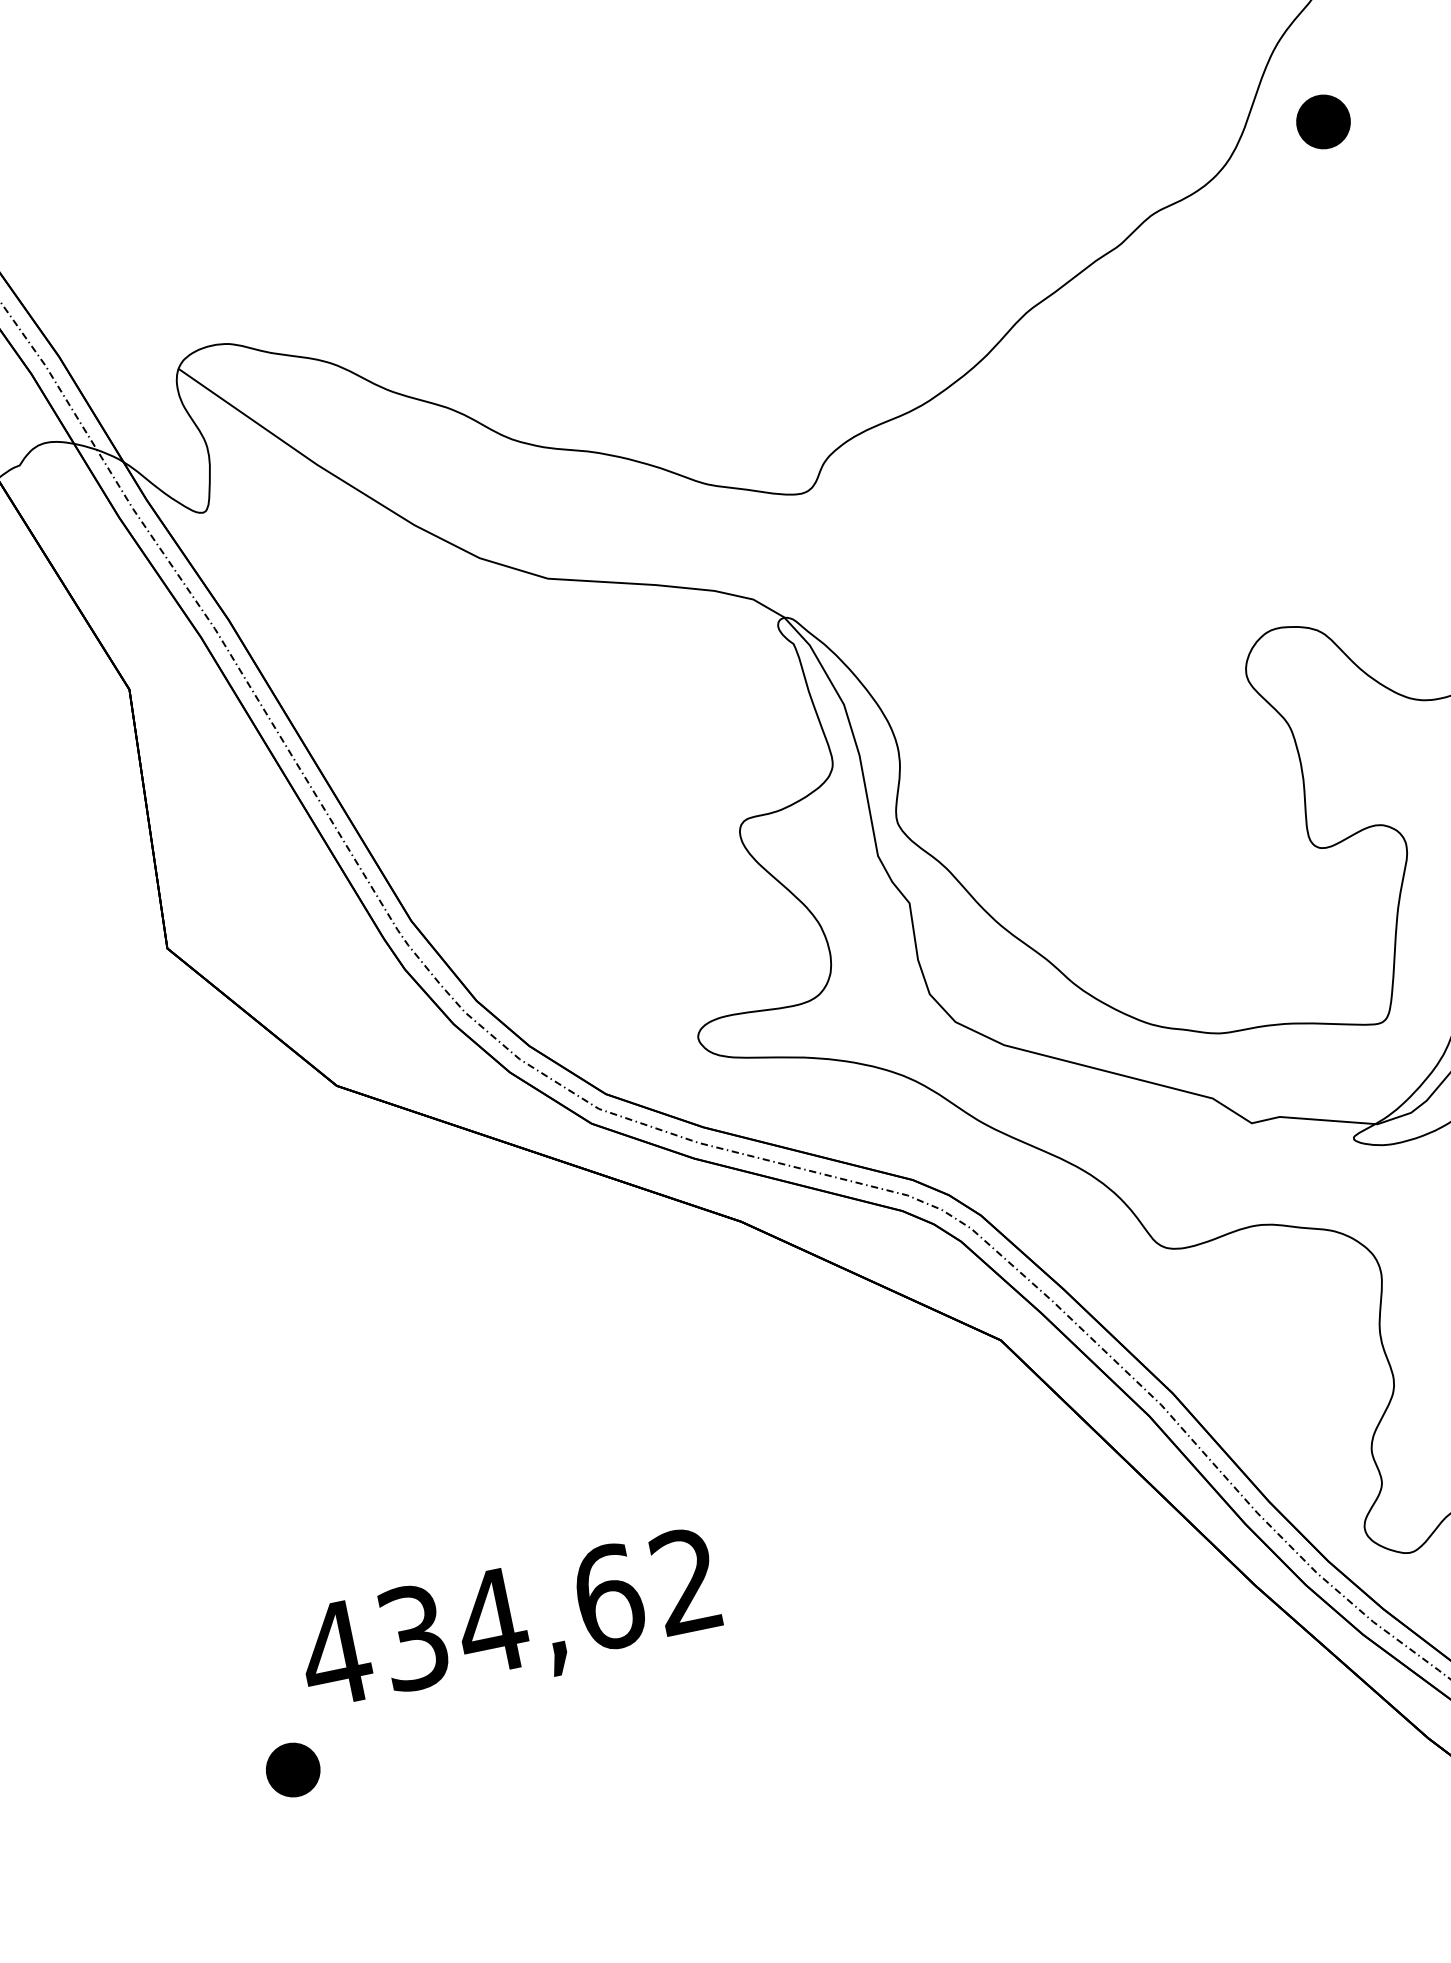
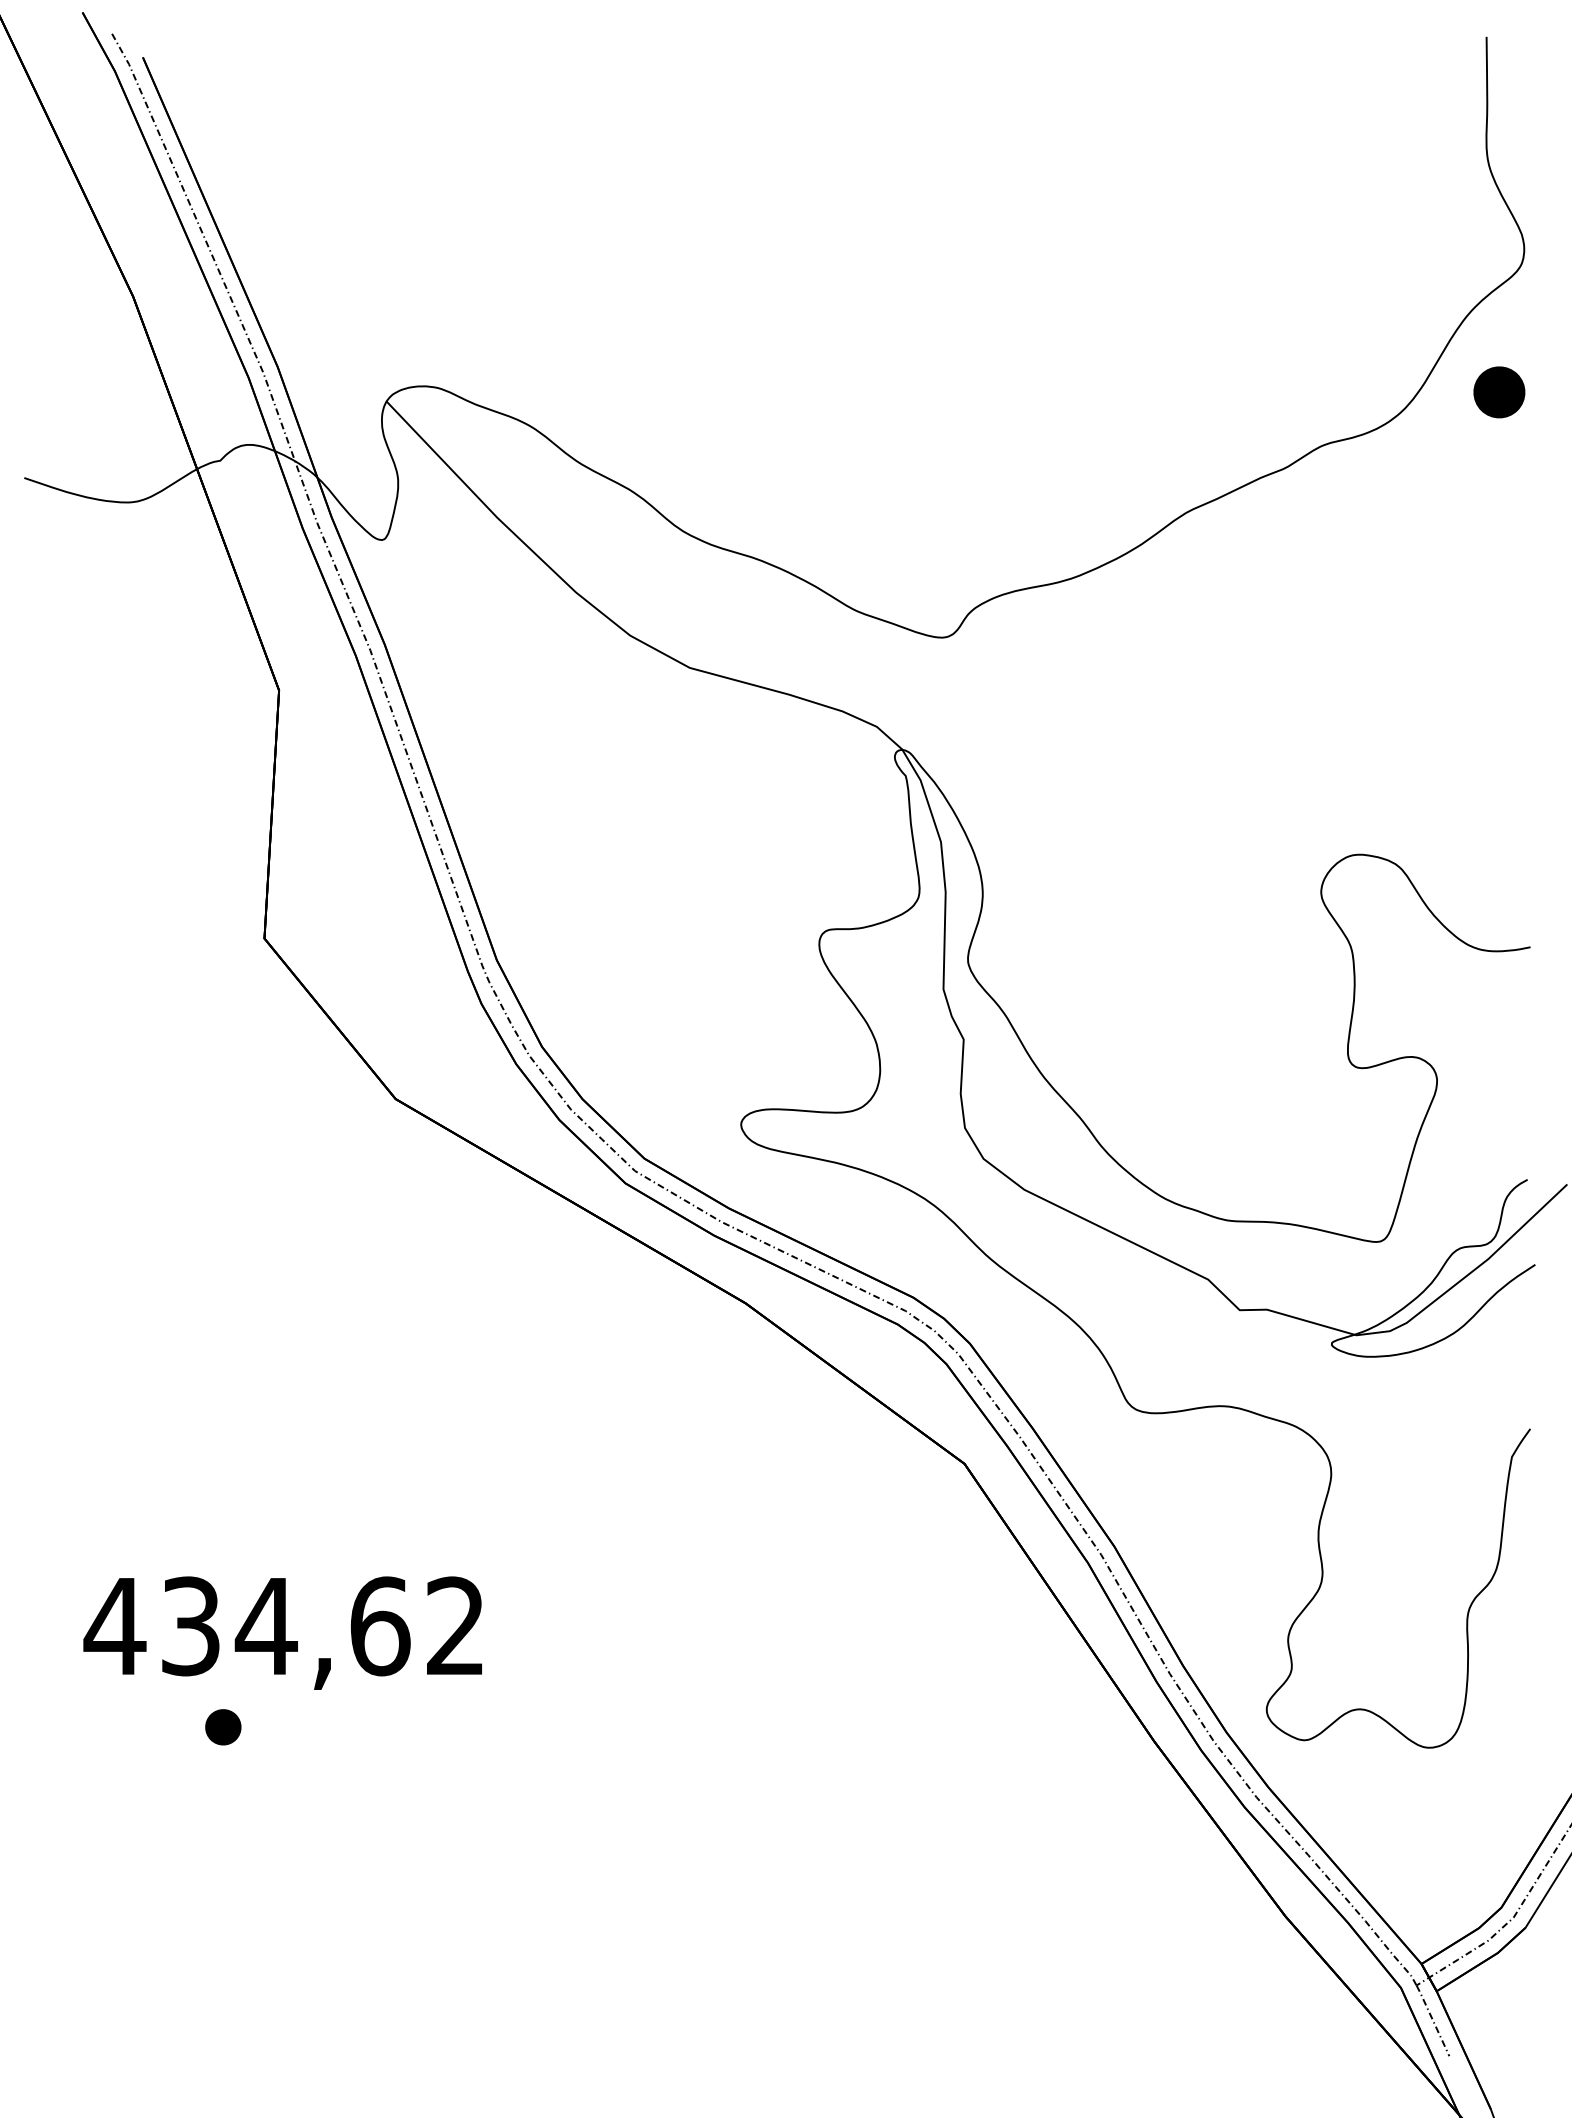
text: (509, 1624) -> (282, 1632), moved
part: (293, 1770) -> (223, 1727), size x0.7

